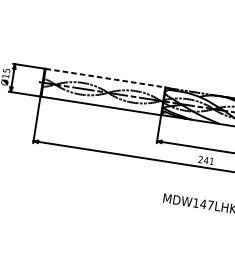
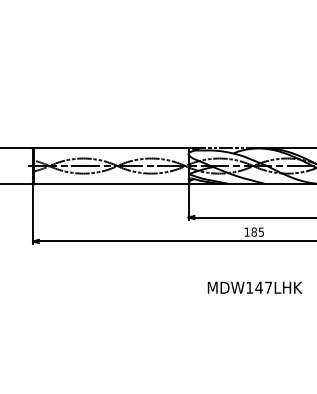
line: (105, 78) -> (111, 148), dashed -> solid
text: (205, 159) -> (253, 231), 241 -> 185

